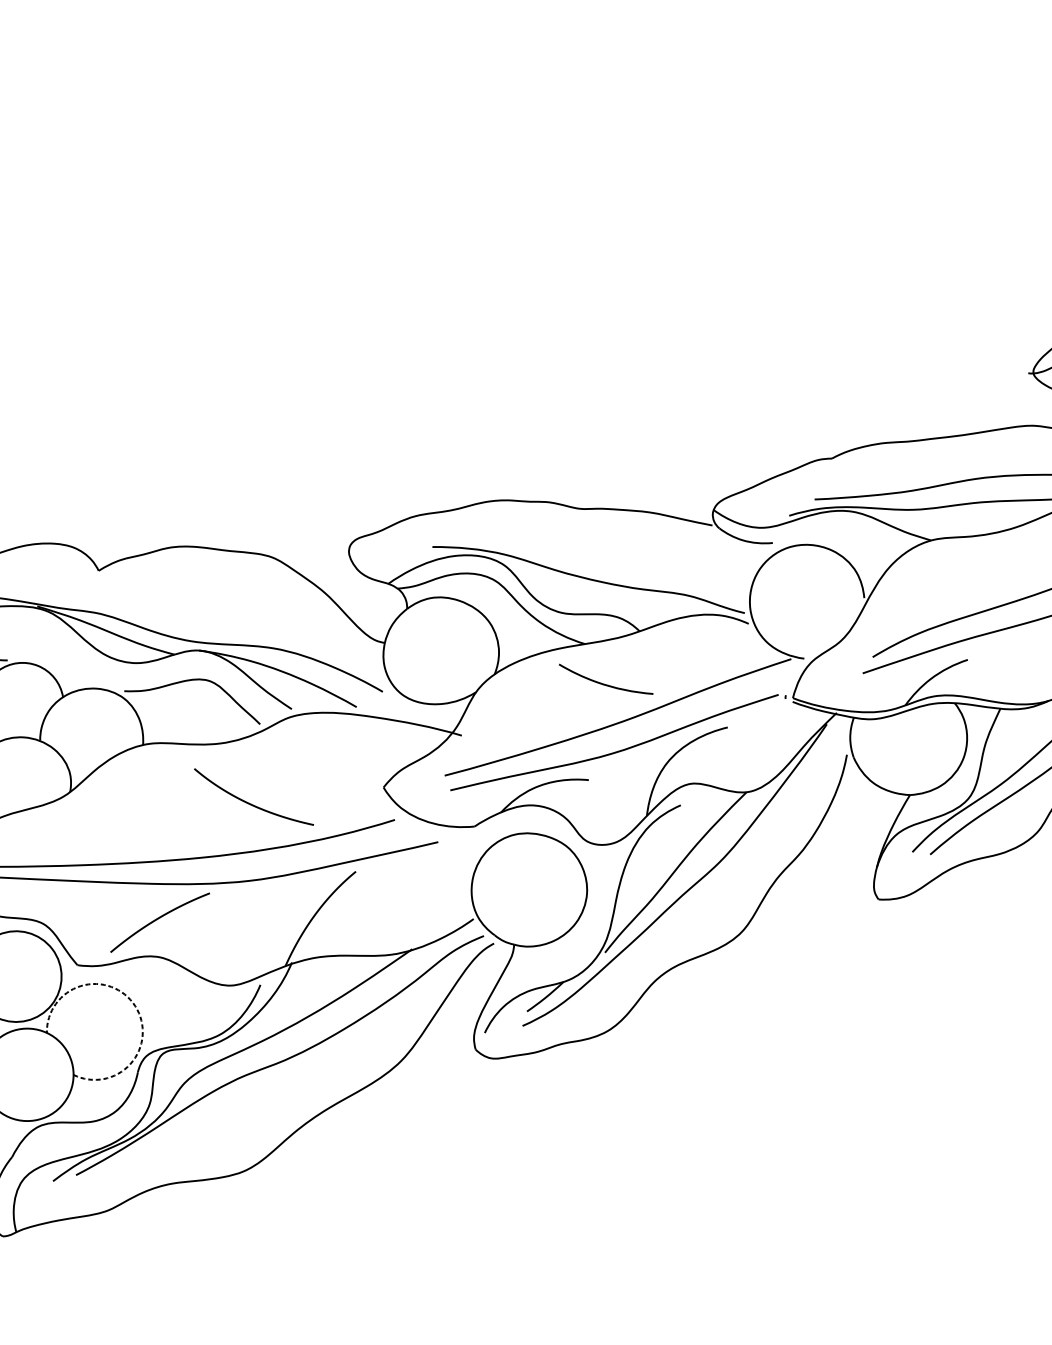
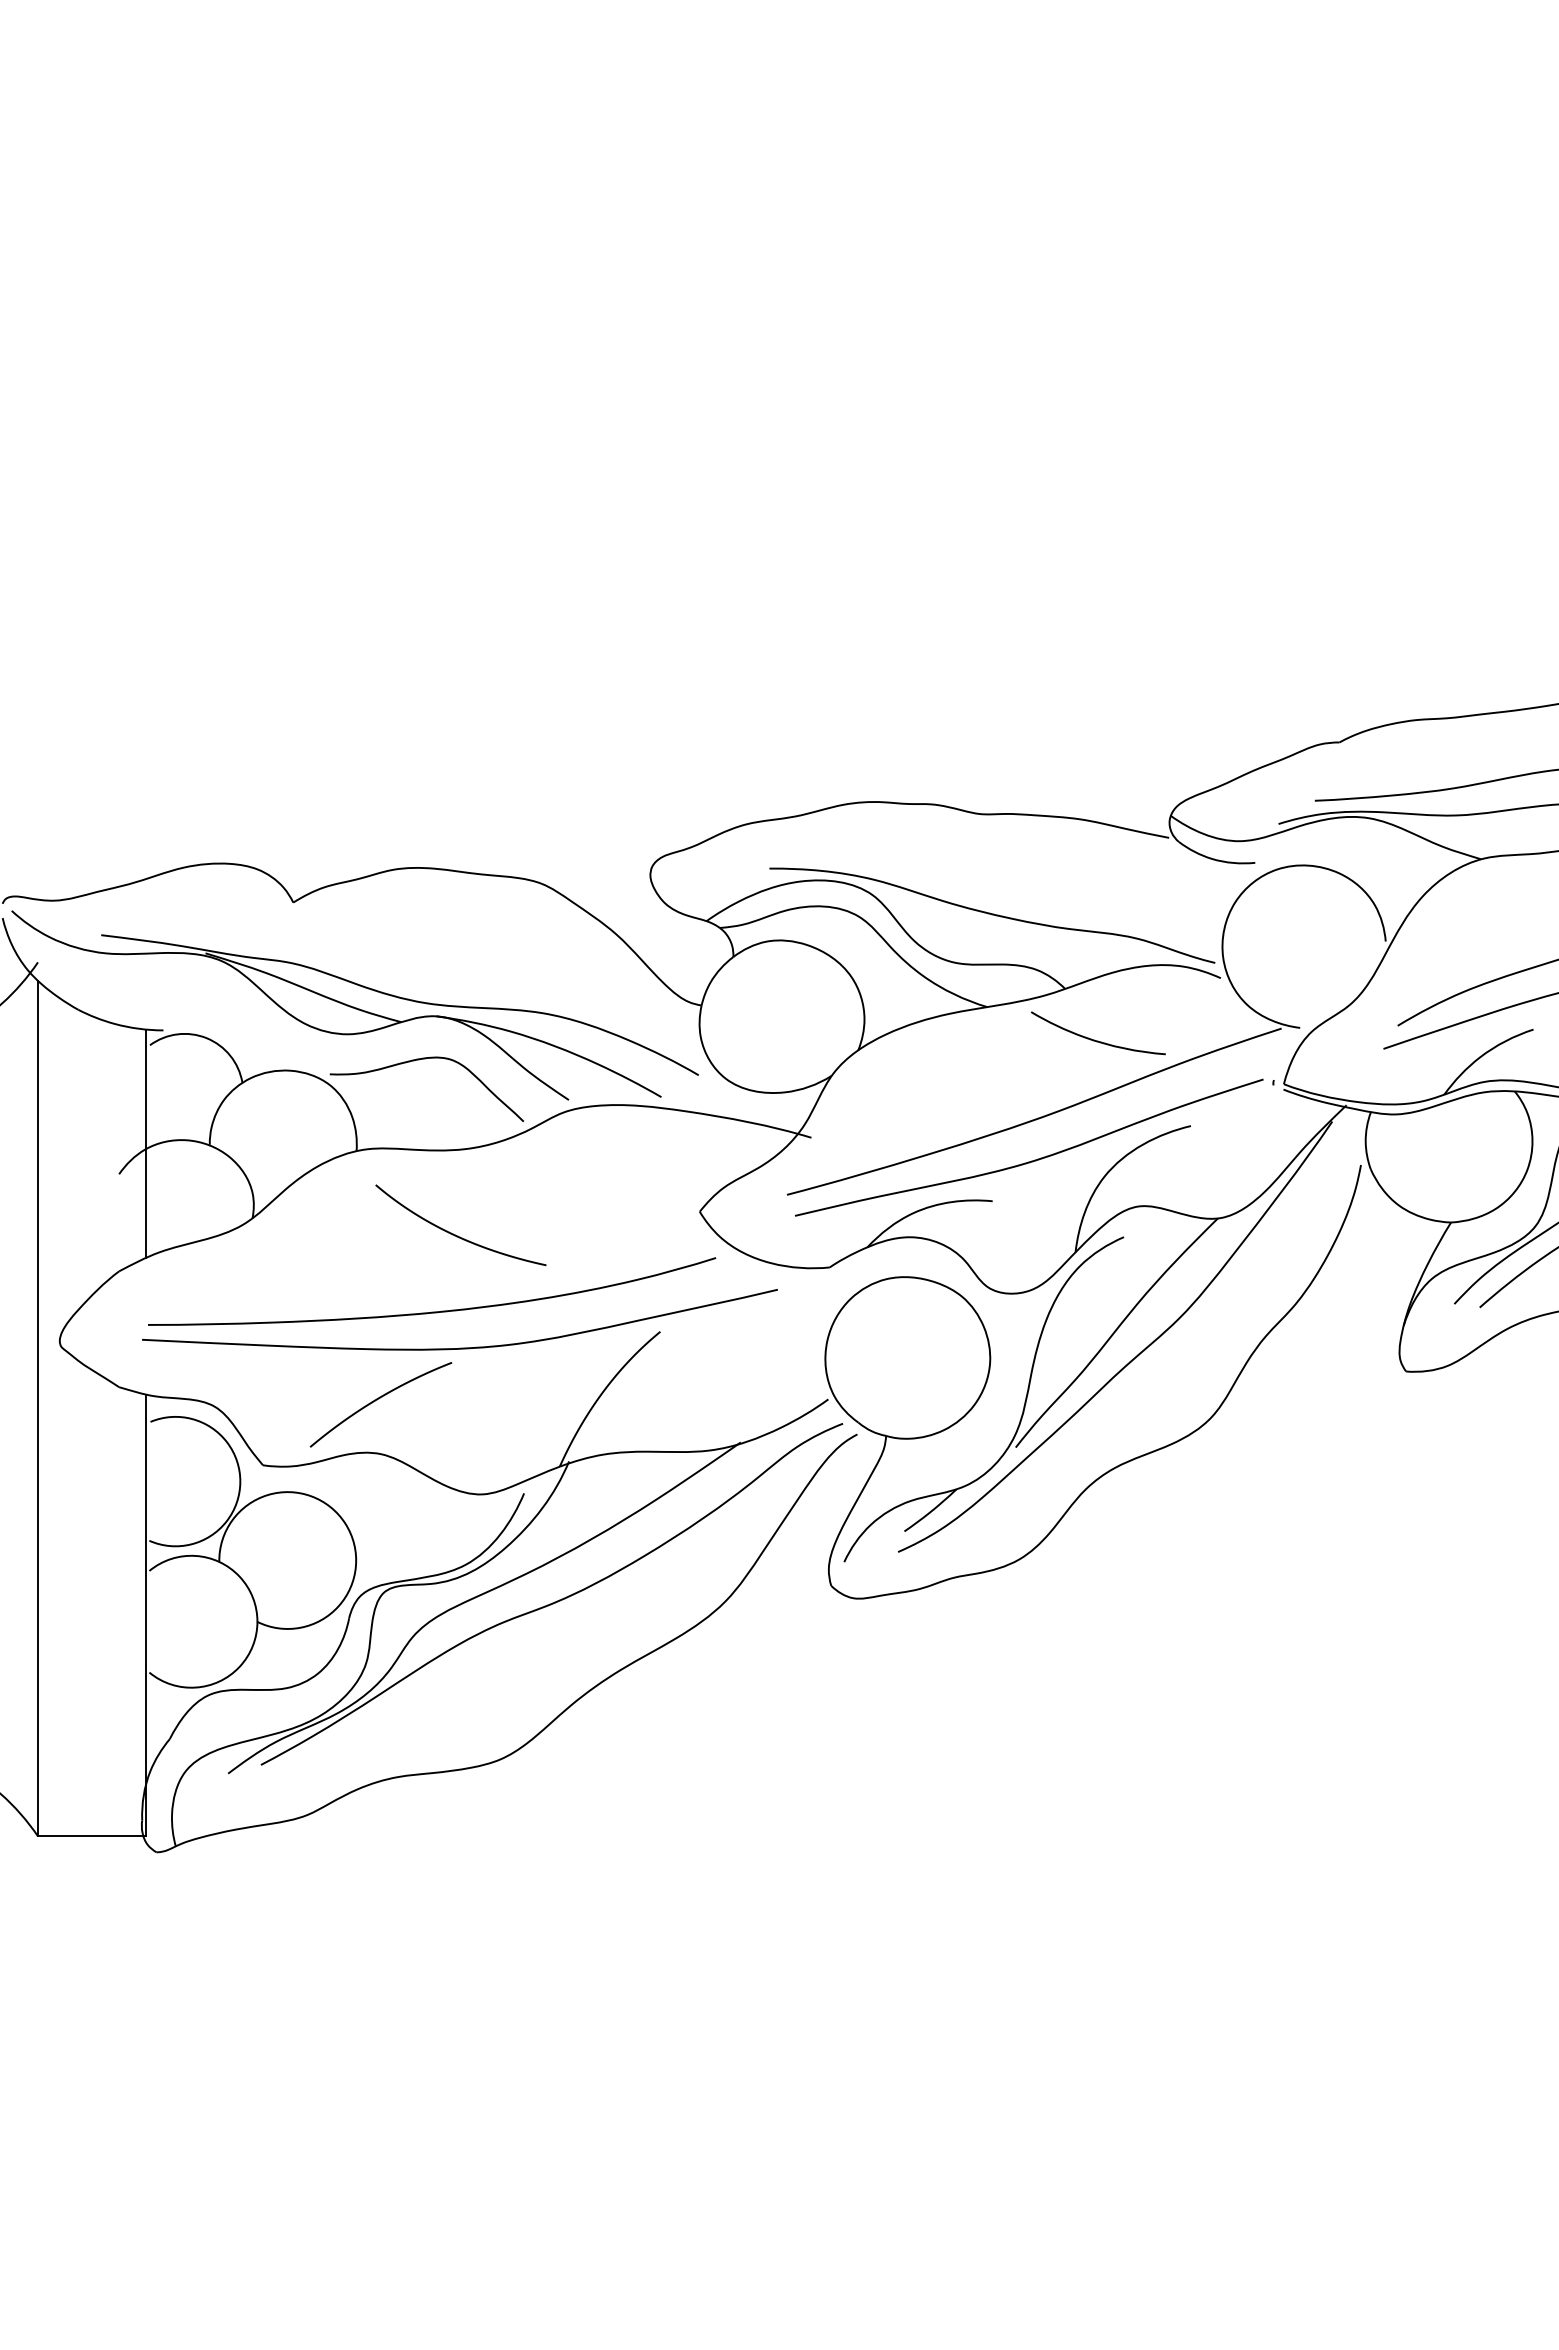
curve: (606, 684) -> (1098, 1040), moved
curve: (250, 803) -> (455, 1234), moved
arc: (135, 1005) -> (345, 1523), dashed -> solid

